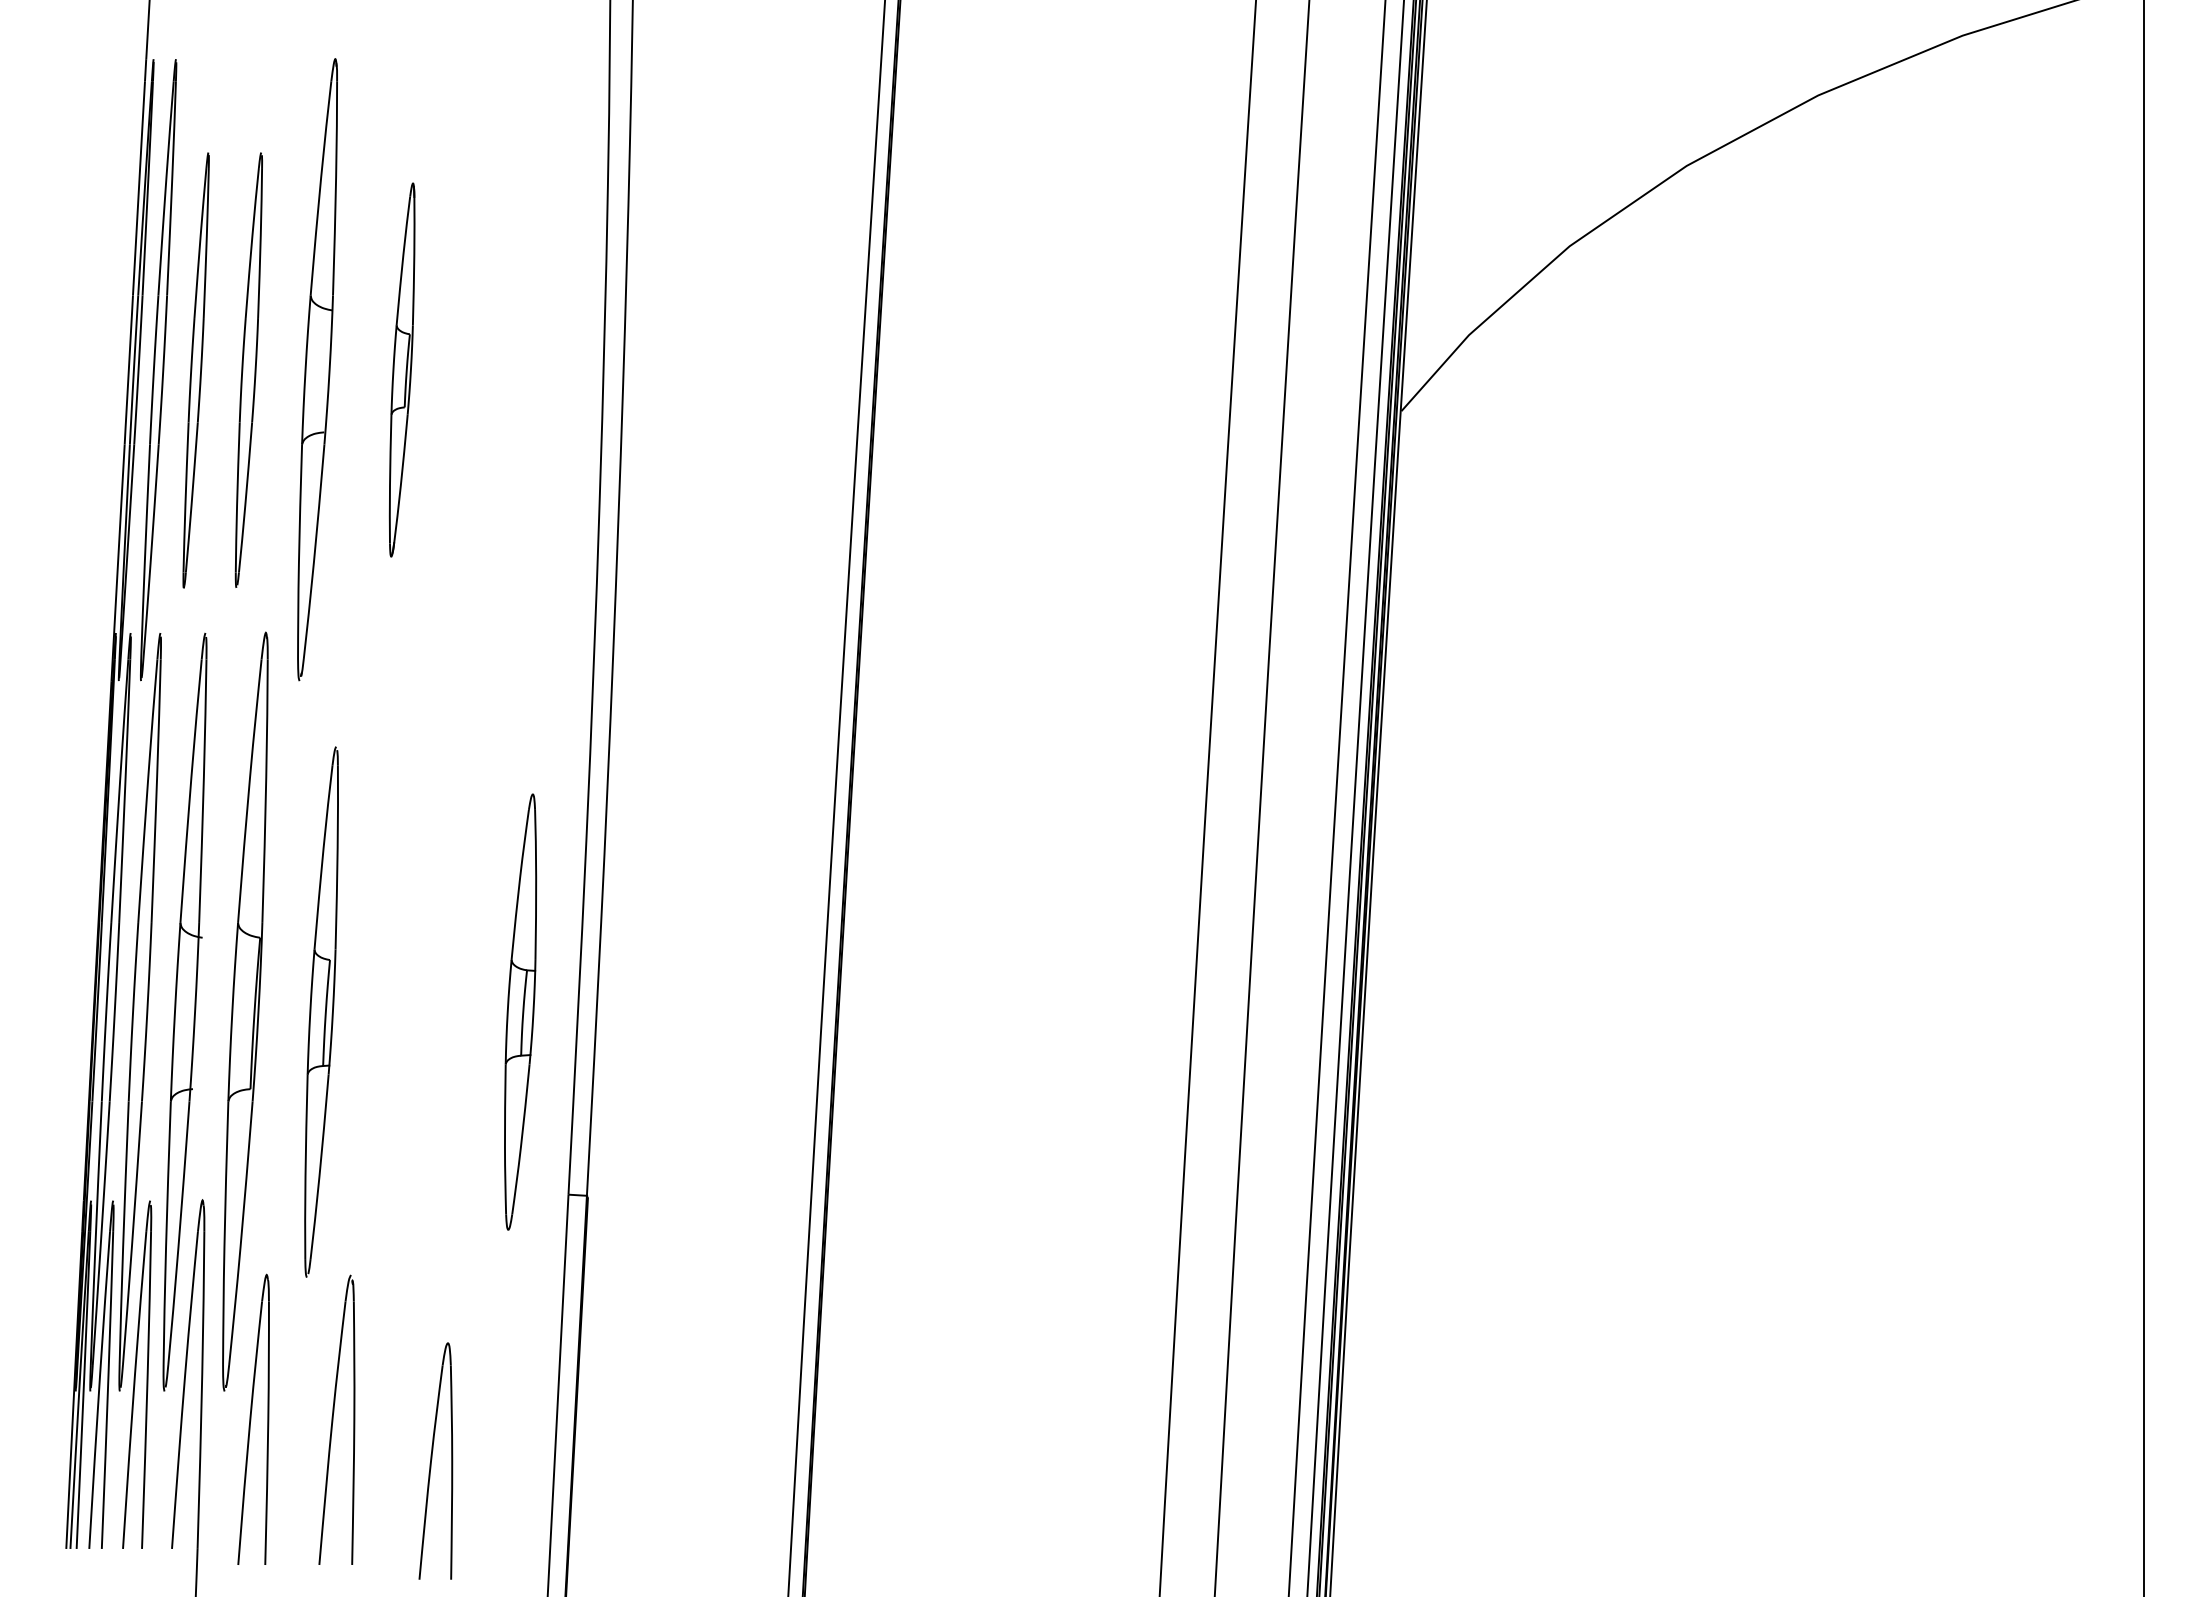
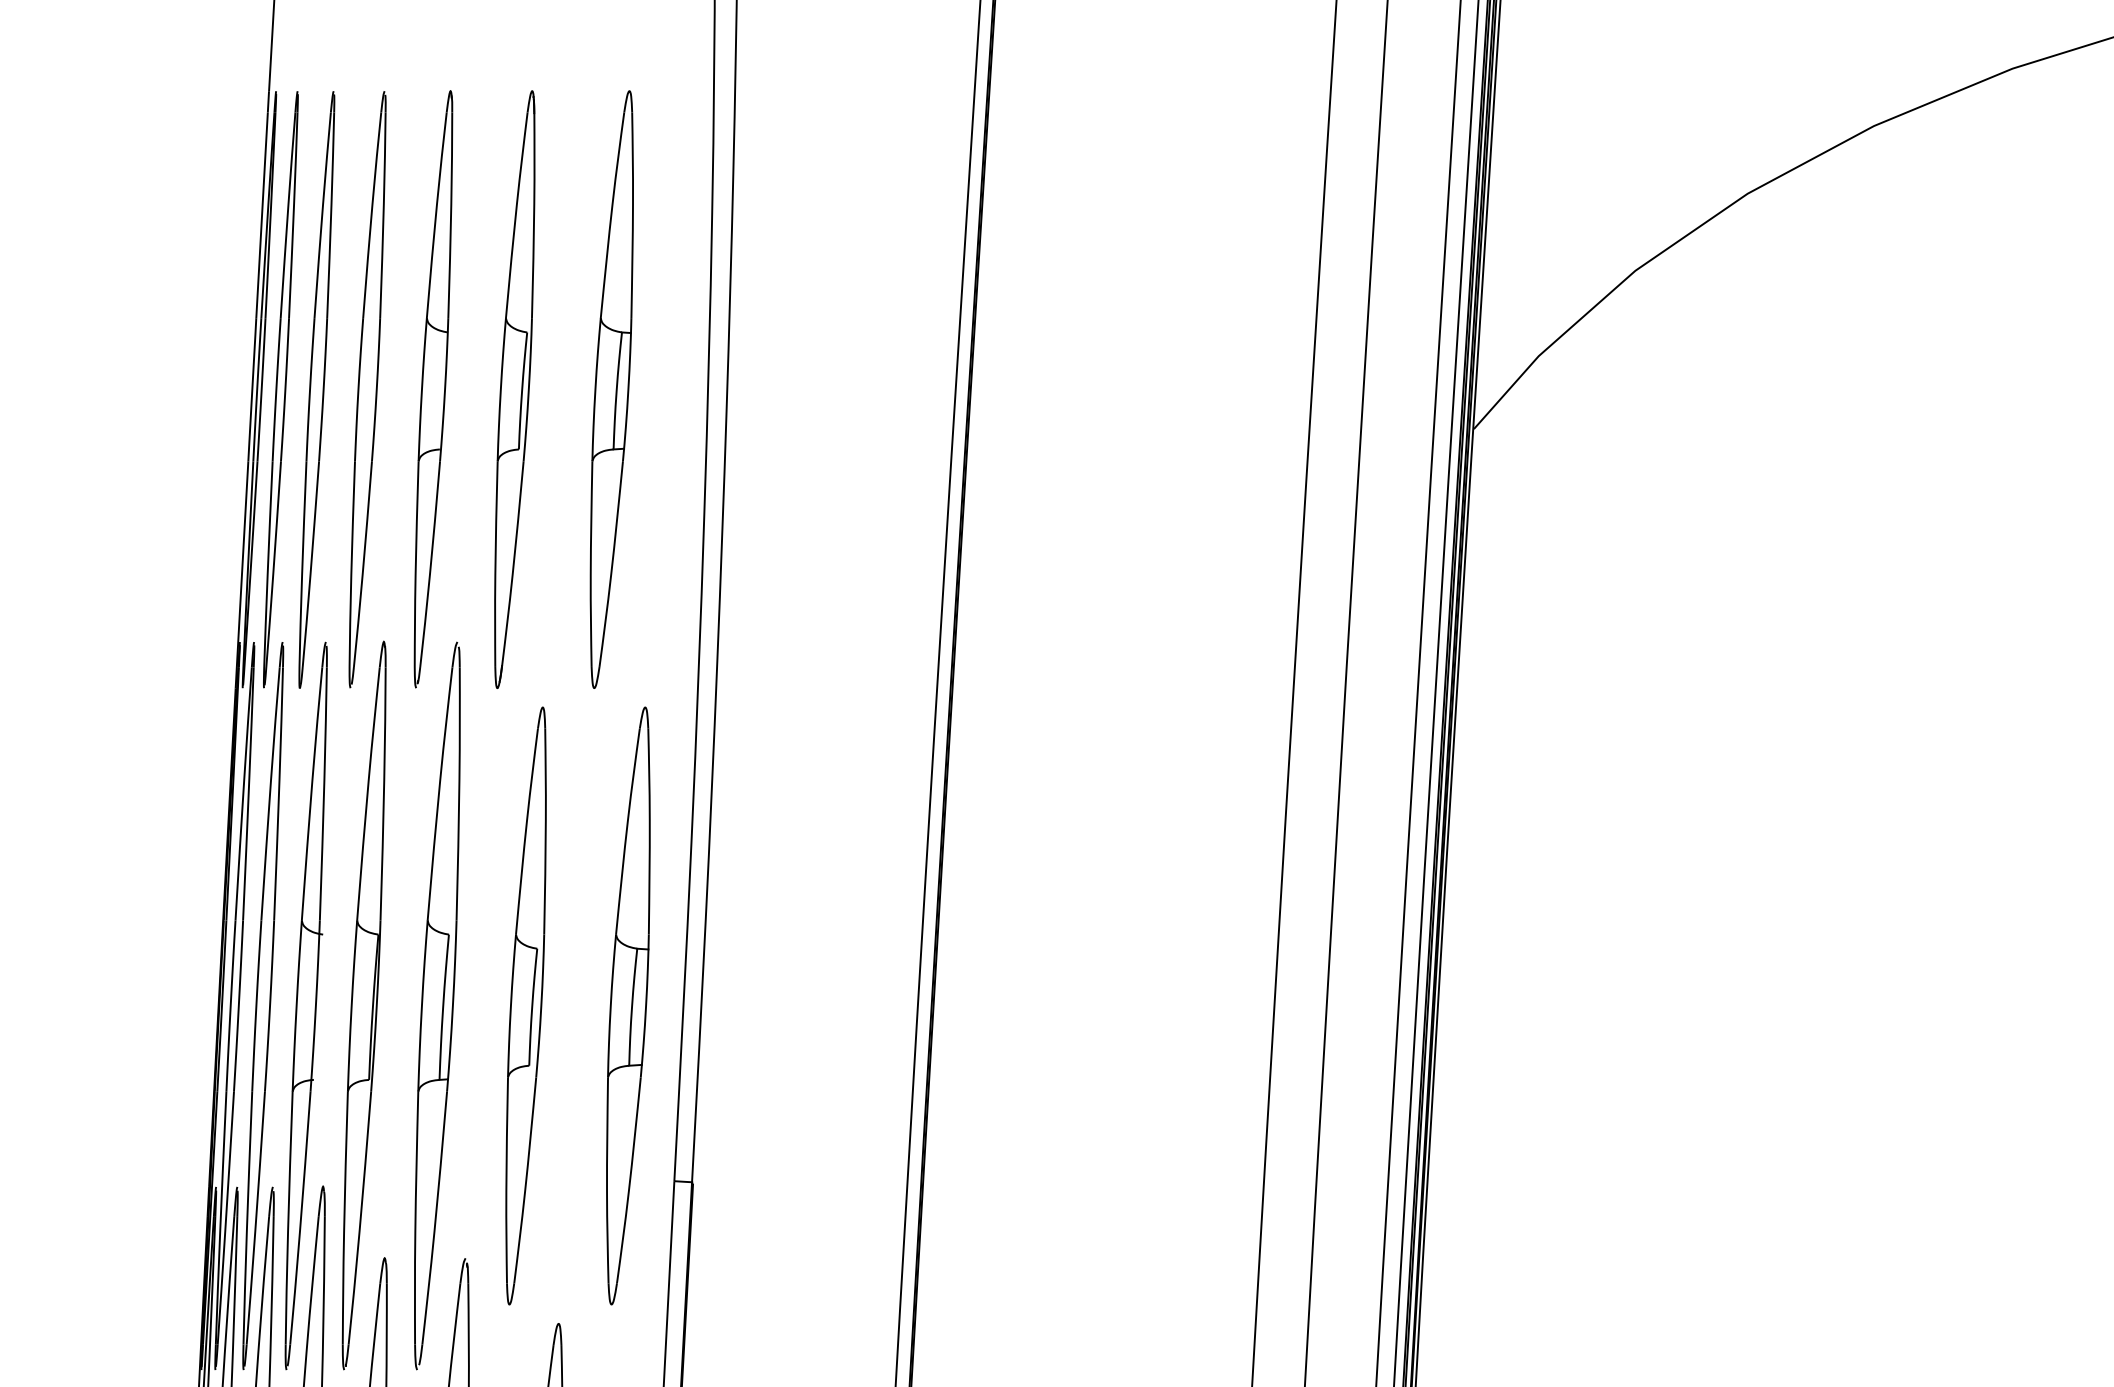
part: (401, 369) -> (514, 389), size x1.67
part: (503, 369) -> (611, 389), added
part: (196, 370) -> (317, 390), size x1.43
part: (248, 370) -> (367, 390), size x1.43
part: (321, 1011) -> (437, 1005), size x1.43
part: (413, 1011) -> (525, 1005), added
part: (520, 1011) -> (628, 1005), size x1.43

